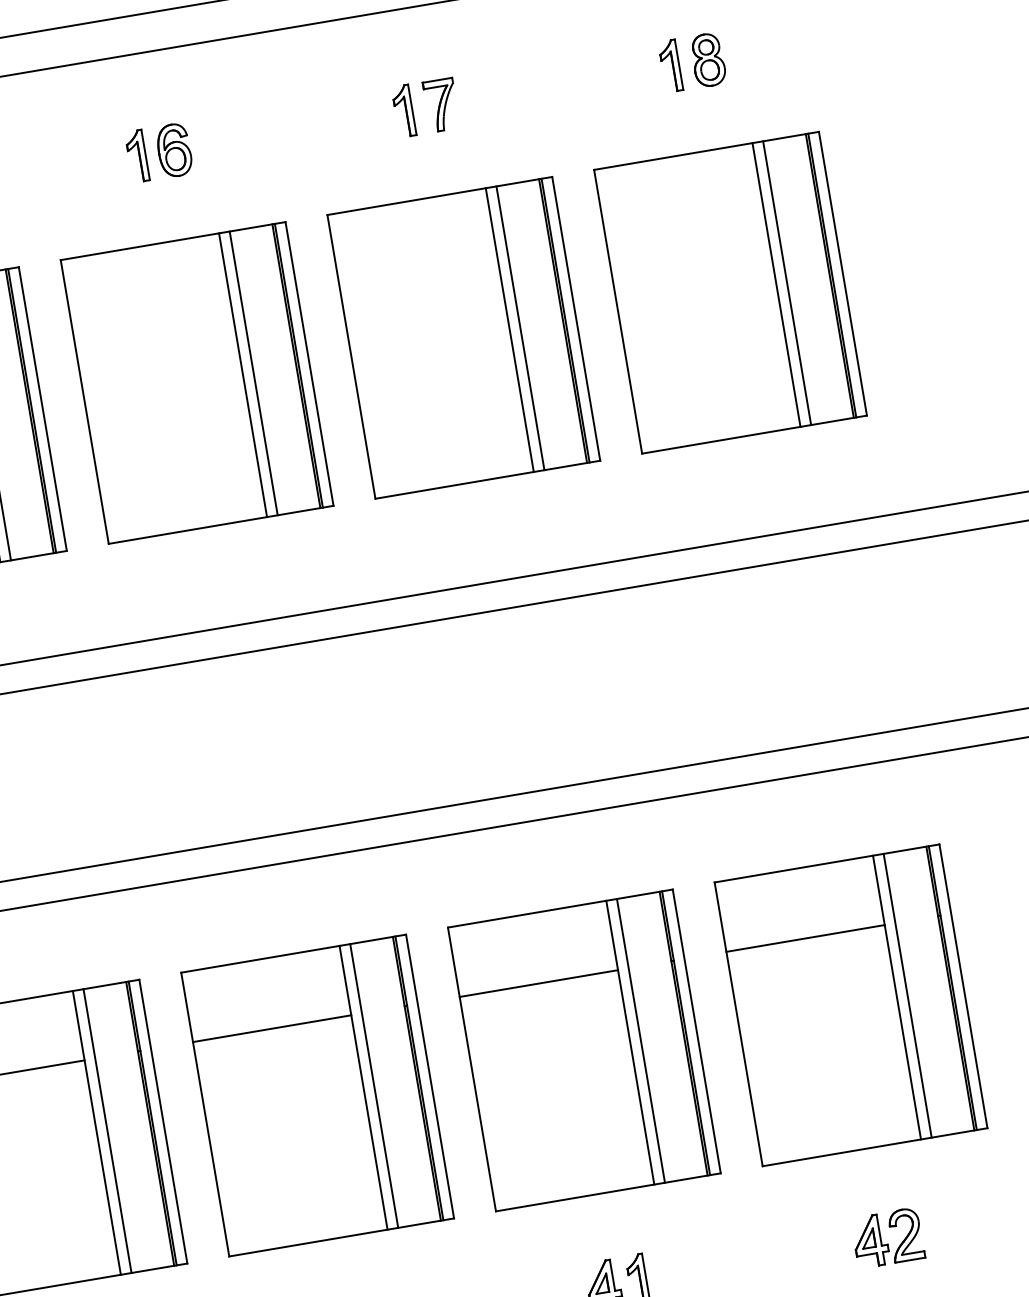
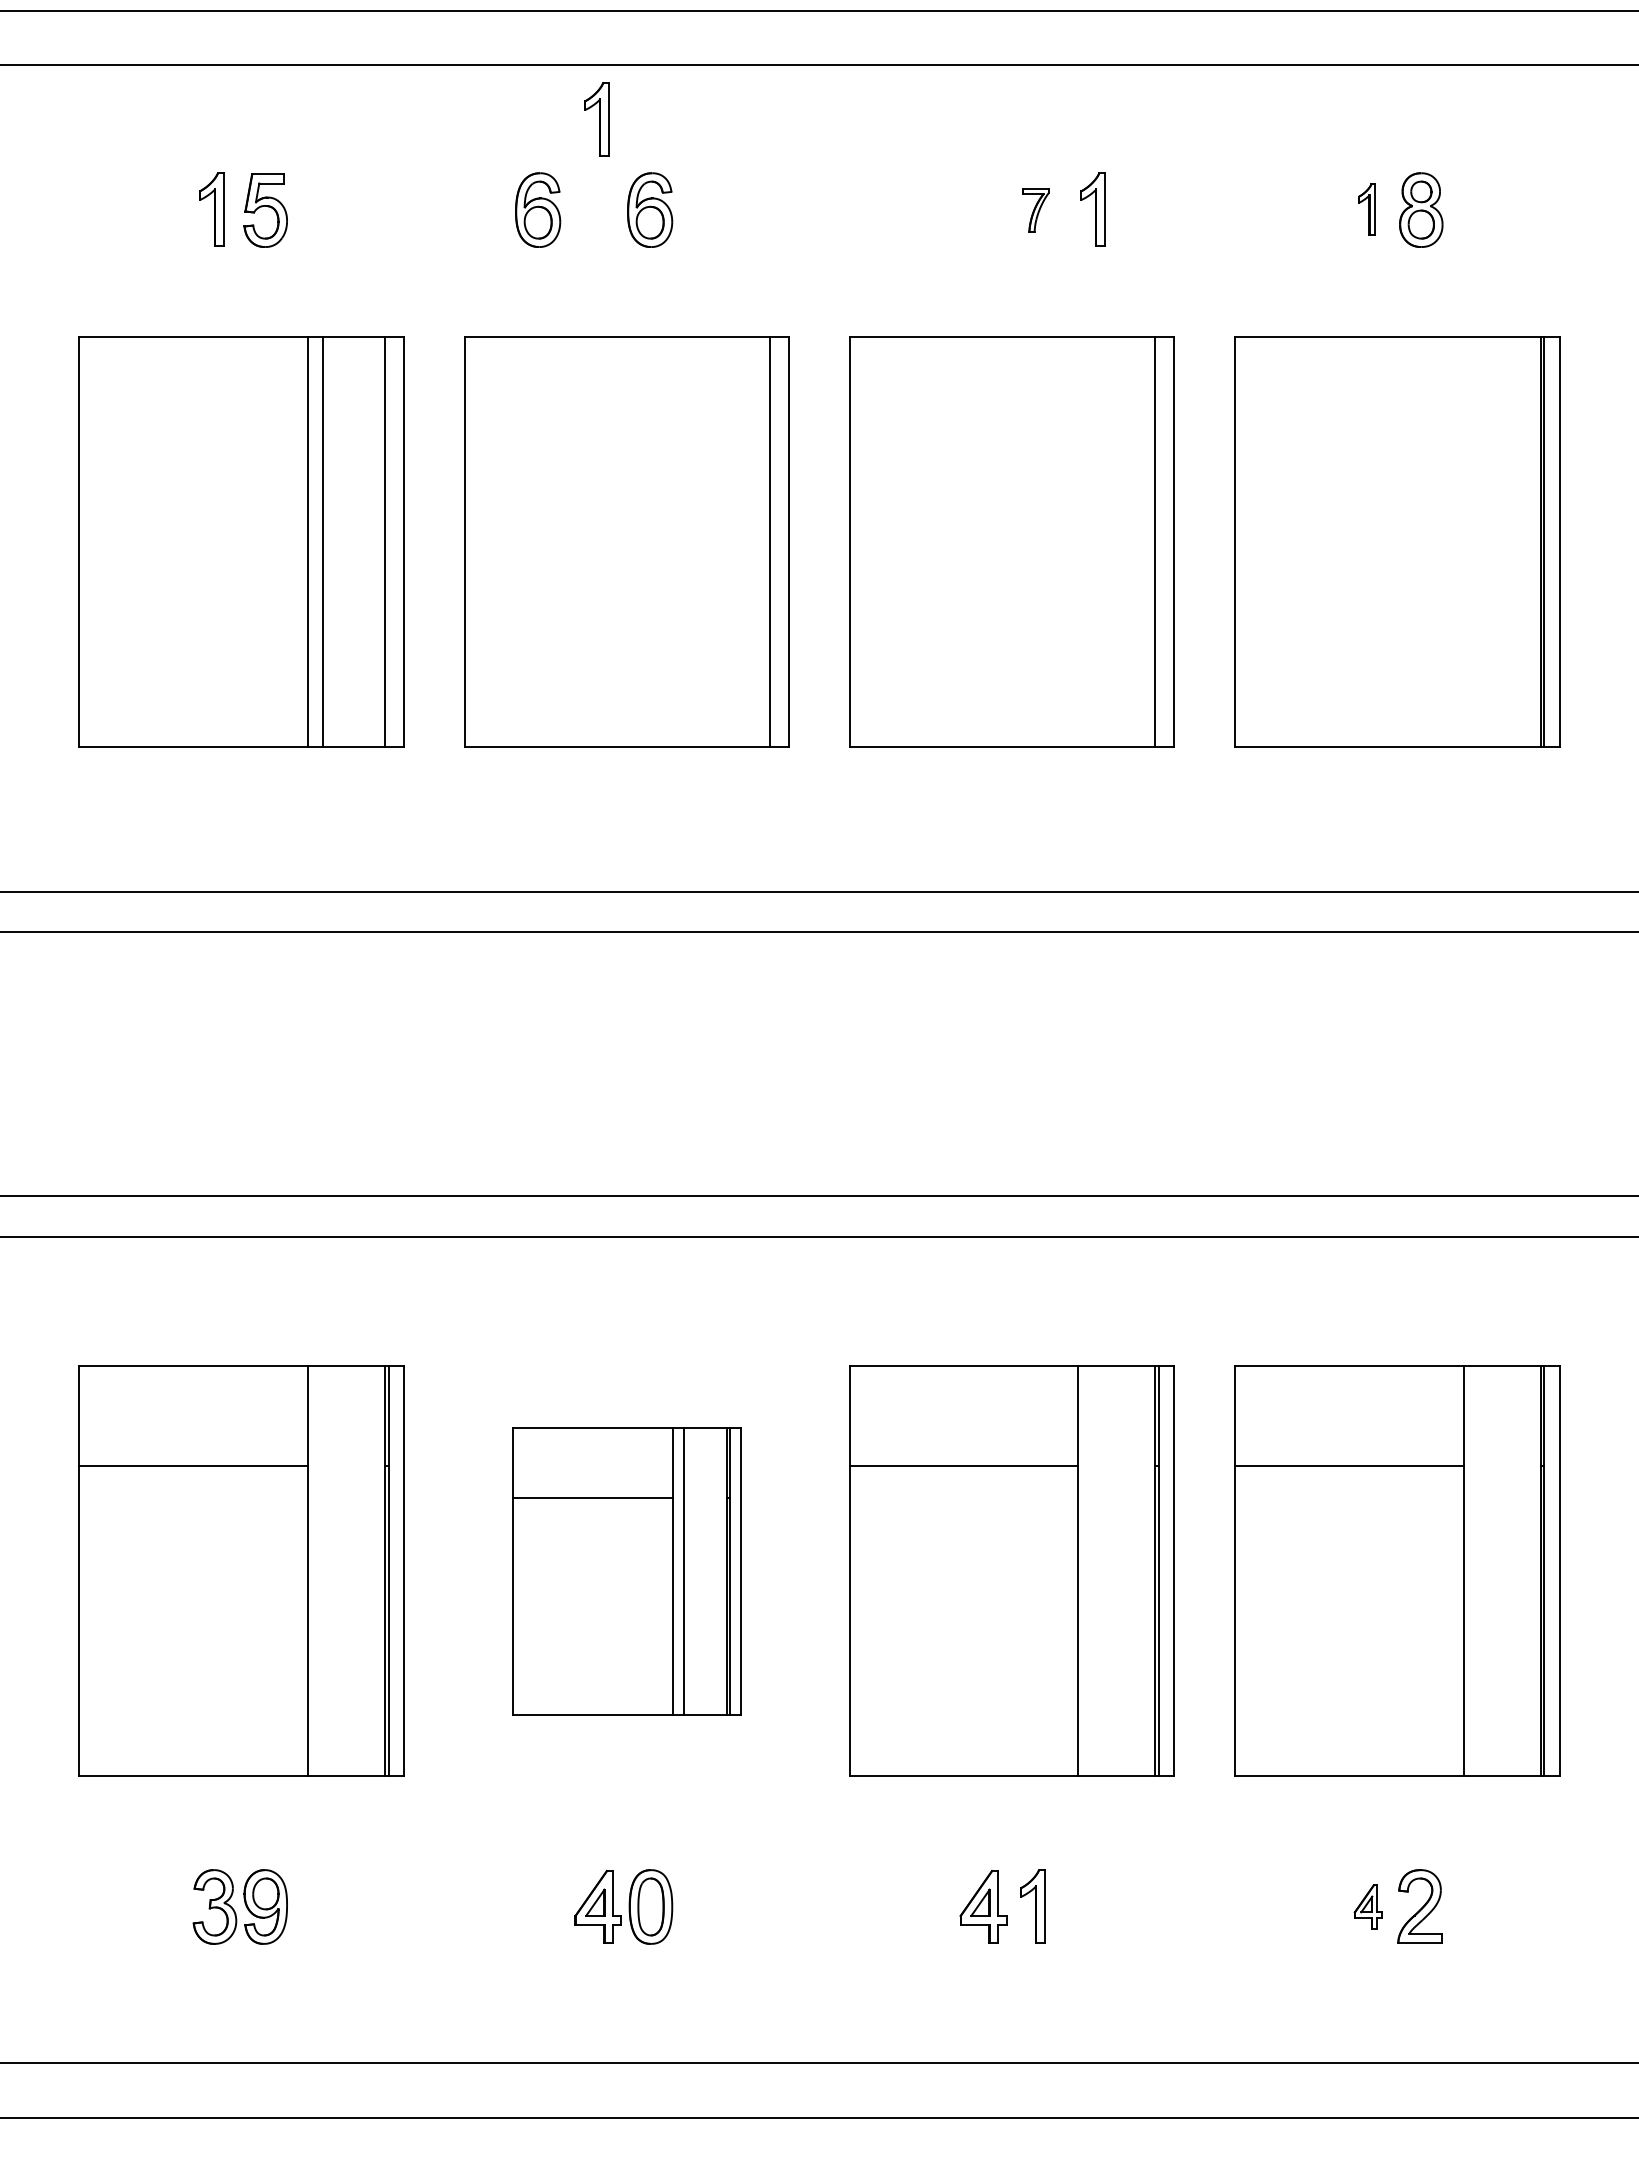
part: (670, 66) -> (1366, 209), size x0.7
part: (441, 104) -> (1035, 209), size x0.6
part: (403, 111) -> (1092, 209), moved
part: (137, 156) -> (596, 119), moved
part: (96, 163) -> (538, 209), added
line: (786, 282) -> (1478, 541), removed
line: (776, 284) -> (1463, 541), removed
line: (565, 320) -> (1158, 541), removed
line: (520, 327) -> (1093, 541), removed
line: (509, 329) -> (1078, 541), removed
line: (298, 365) -> (773, 541), removed
line: (253, 373) -> (708, 541), removed
line: (243, 374) -> (693, 541), removed
line: (31, 410) -> (388, 541), removed
line: (907, 996) -> (1478, 1571), removed
line: (640, 1041) -> (1093, 1571), removed
part: (317, 1095) -> (626, 1570), size x0.7
line: (107, 1131) -> (323, 1571), removed
part: (870, 1240) -> (1368, 1906), size x0.6

